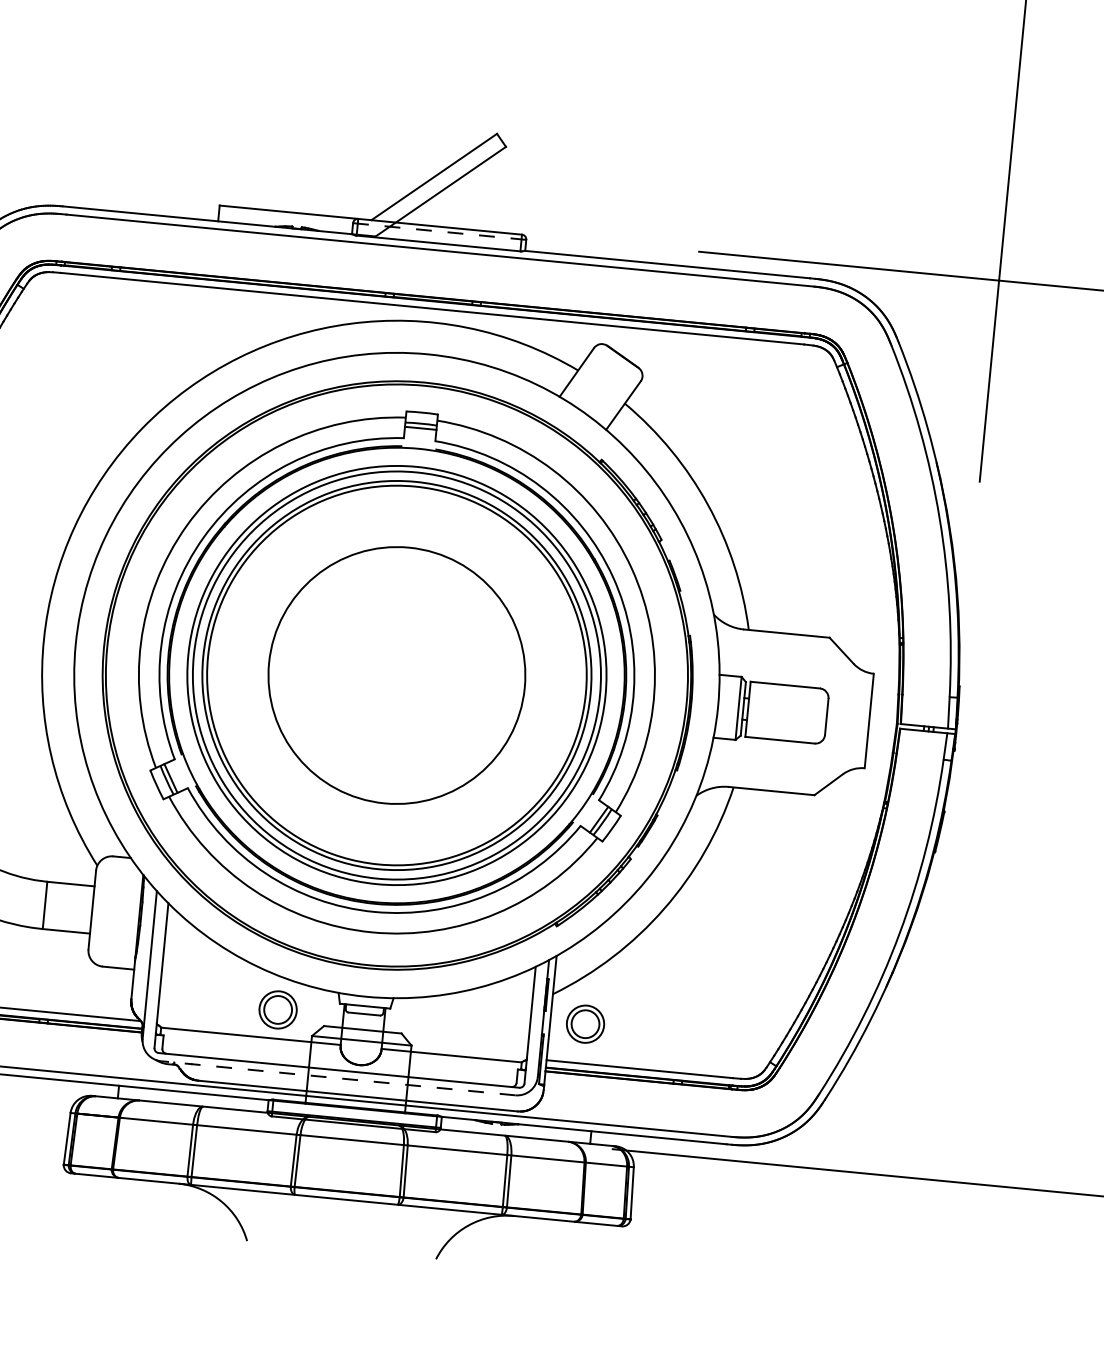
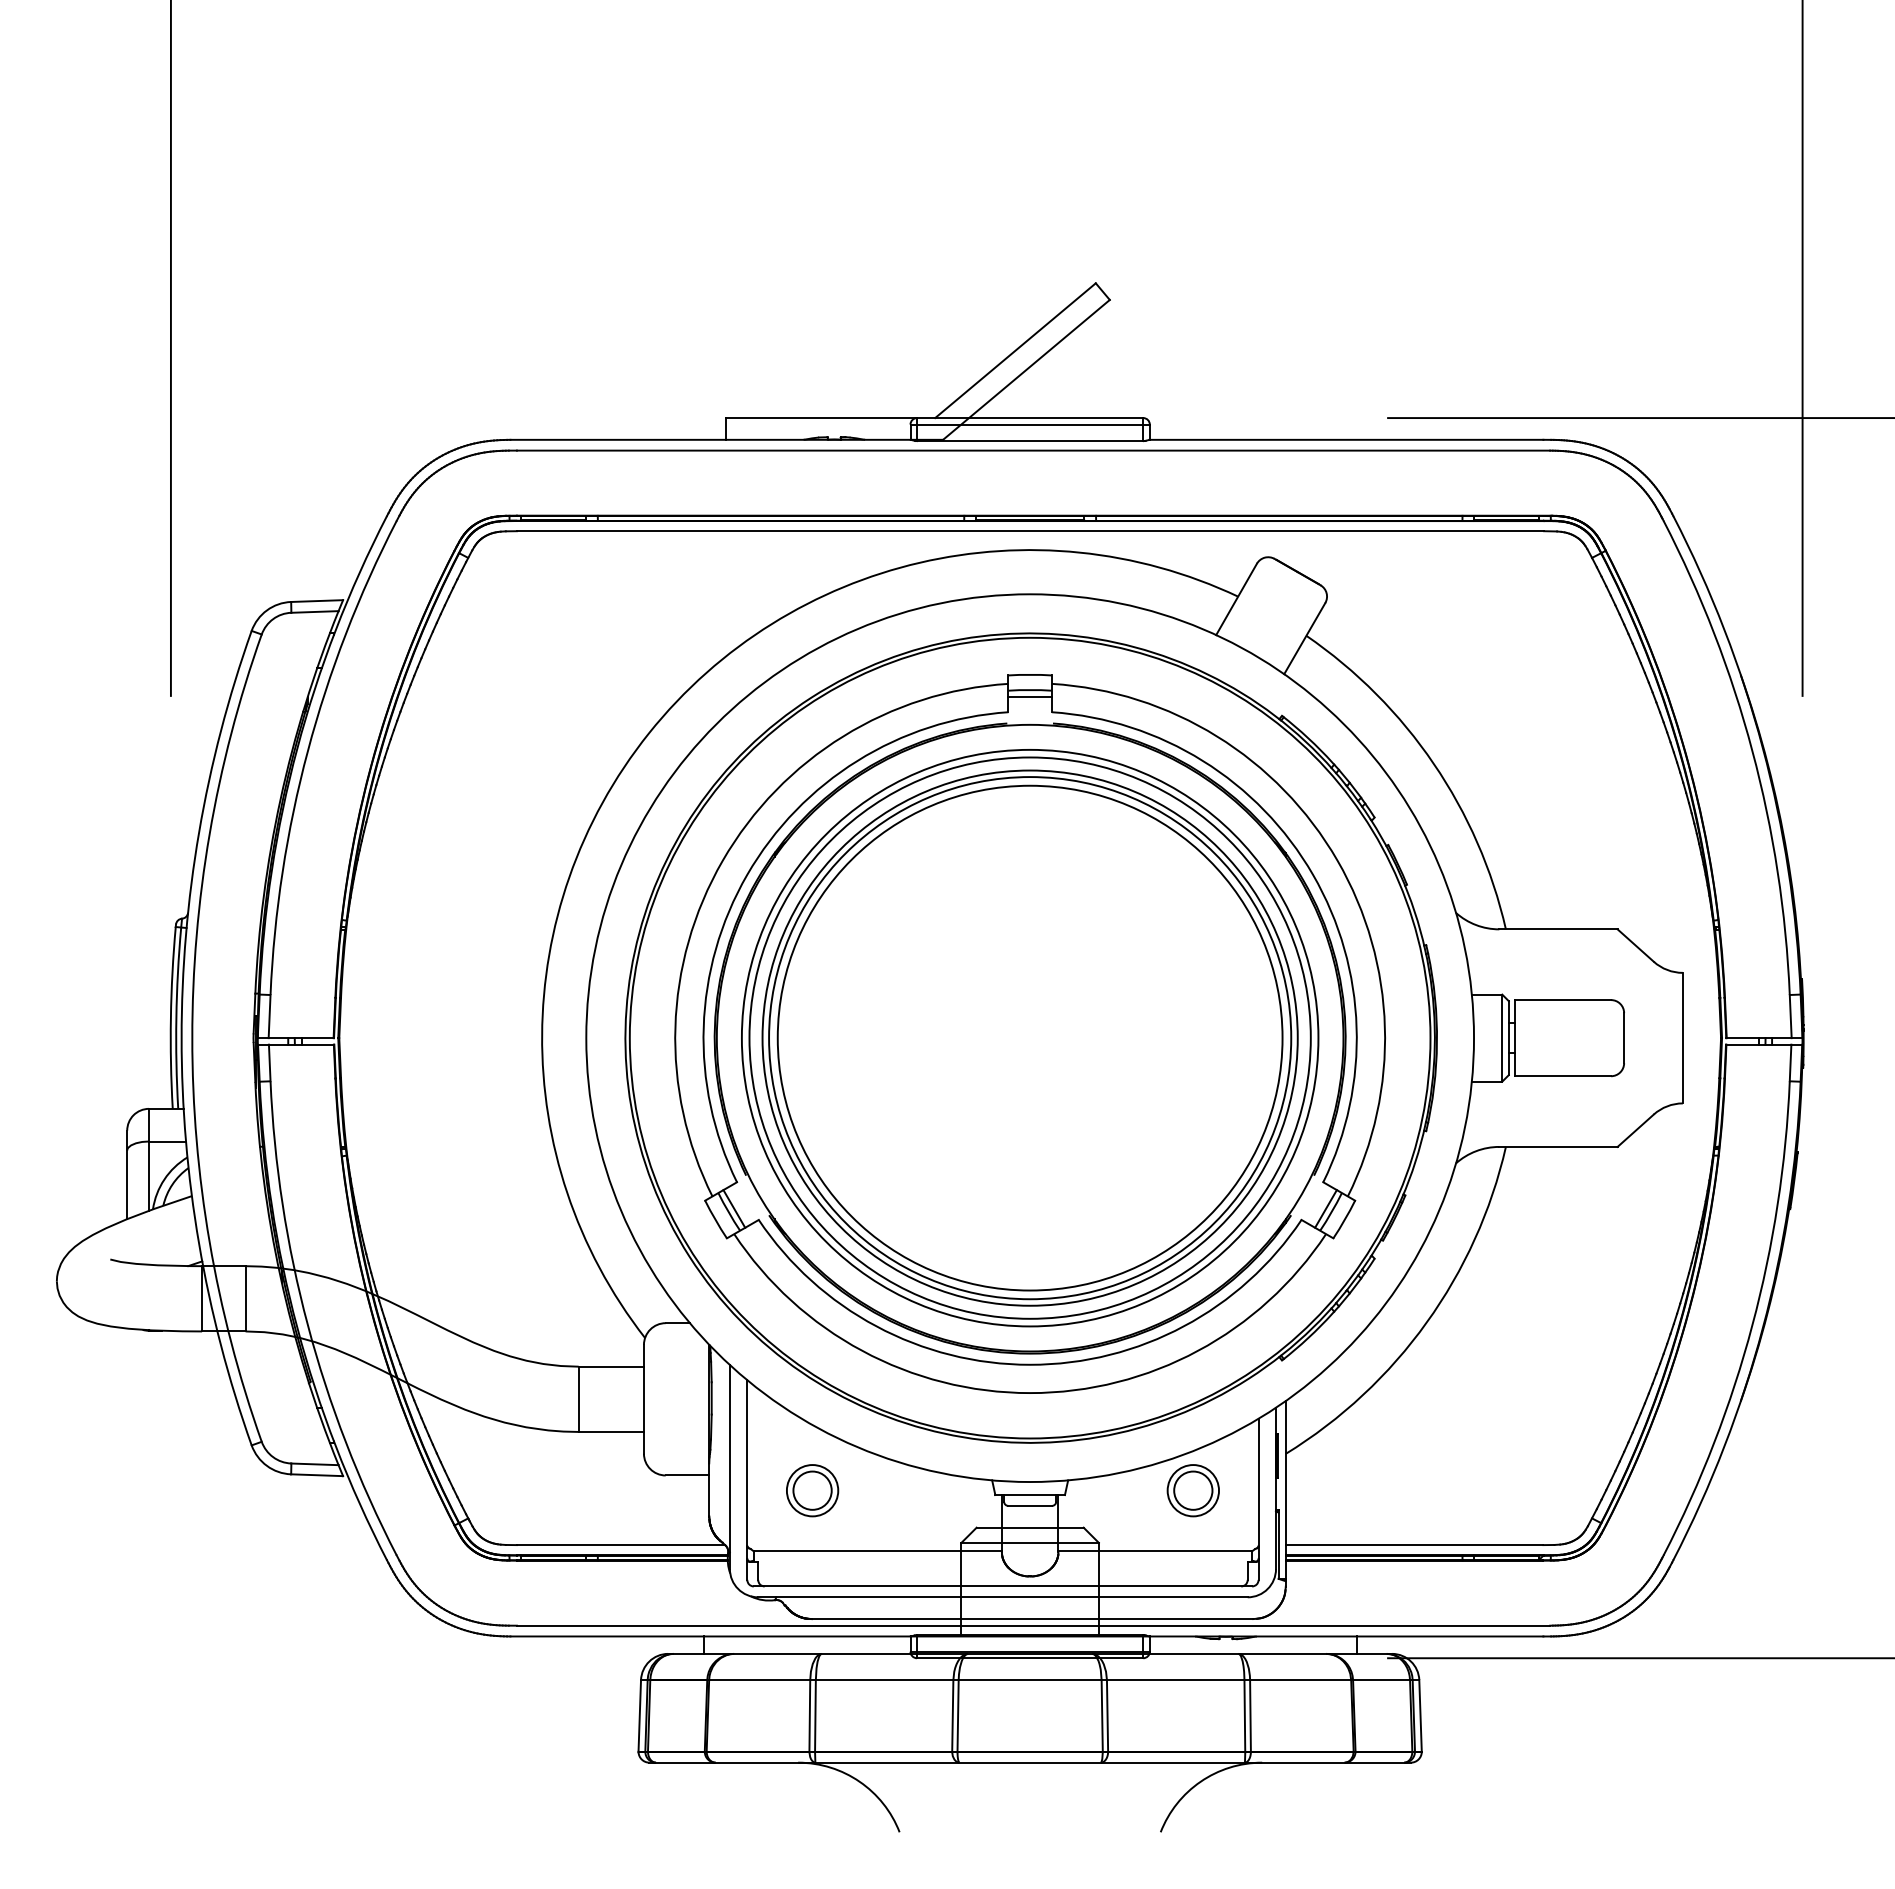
line: (439, 231) -> (1030, 424), dashed -> solid
circle: (396, 675) -> (1029, 1037), size x1.43
part: (278, 1009) -> (812, 1490), moved
part: (584, 1024) -> (1192, 1490), moved
line: (337, 1078) -> (1002, 1597), dashed -> solid

